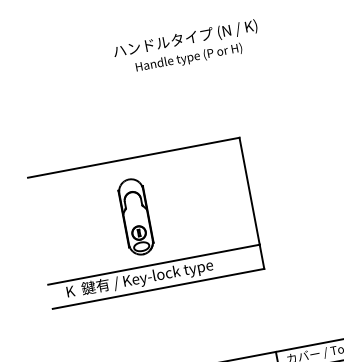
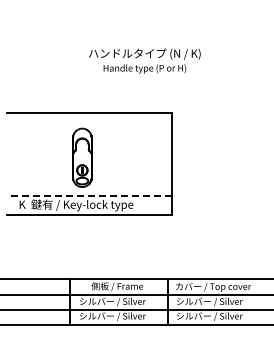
text: (186, 47) -> (144, 60), moved
line: (153, 265) -> (88, 196), solid -> dashed

